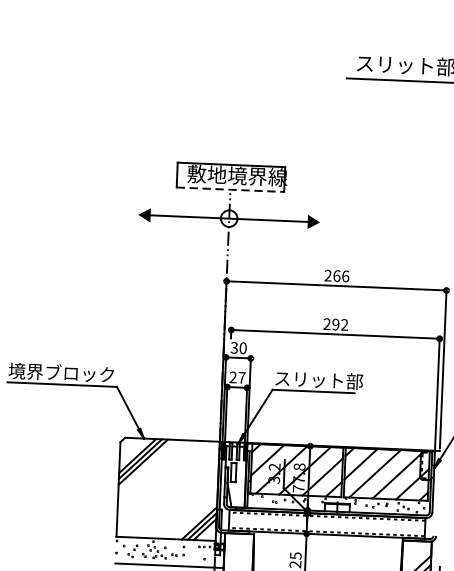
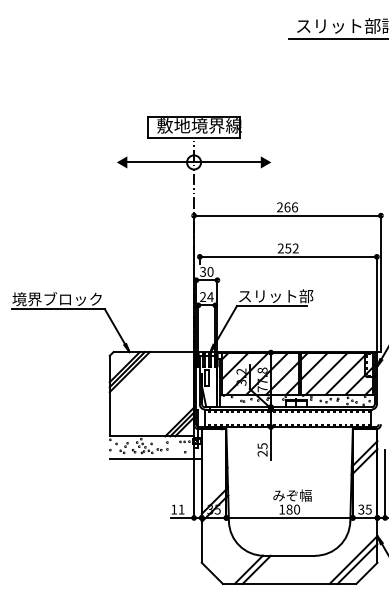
line: (230, 189) -> (194, 137), dashed -> solid
text: (336, 324) -> (288, 248), 292 -> 252
text: (241, 377) -> (210, 296), 27 -> 24

